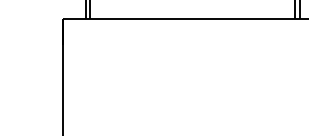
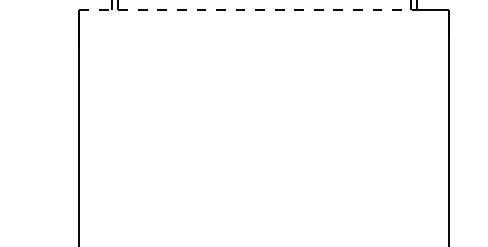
line: (181, 19) -> (247, 10), solid -> dashed

